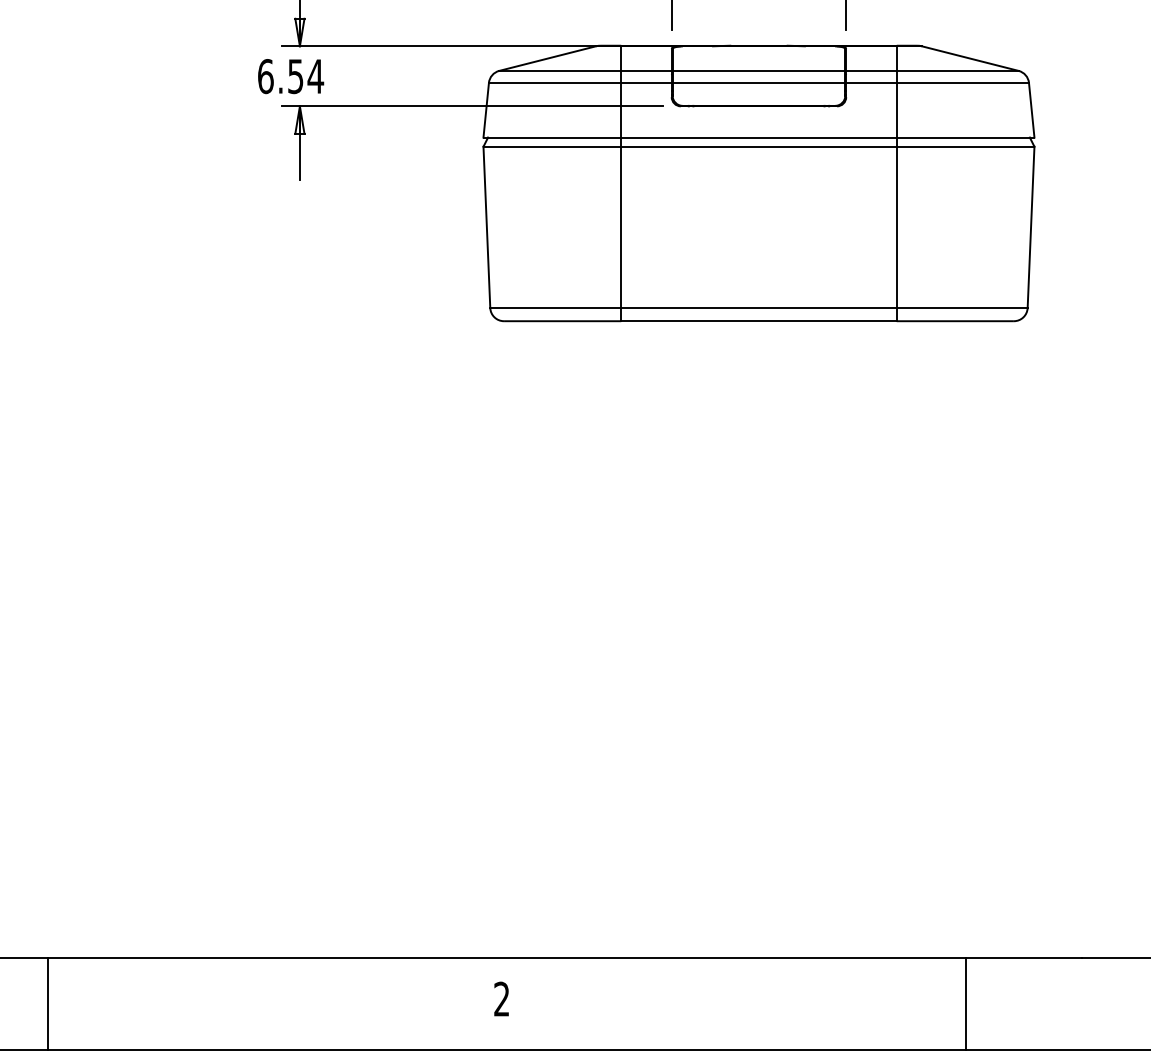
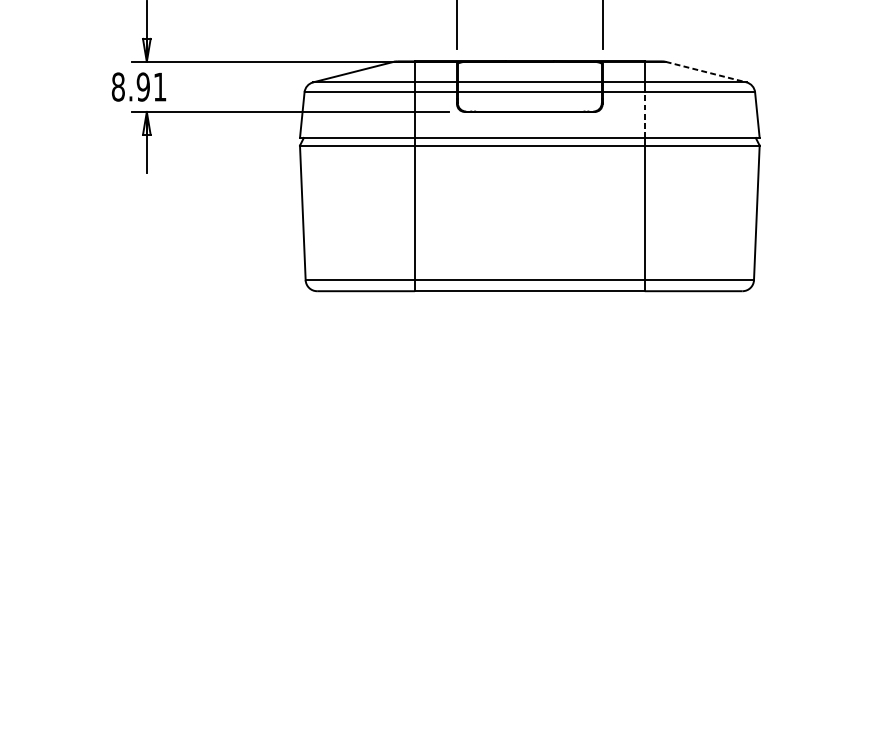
line: (970, 58) -> (706, 72), solid -> dashed
text: (291, 76) -> (139, 87), 6.54 -> 8.91
line: (896, 109) -> (644, 114), solid -> dashed

